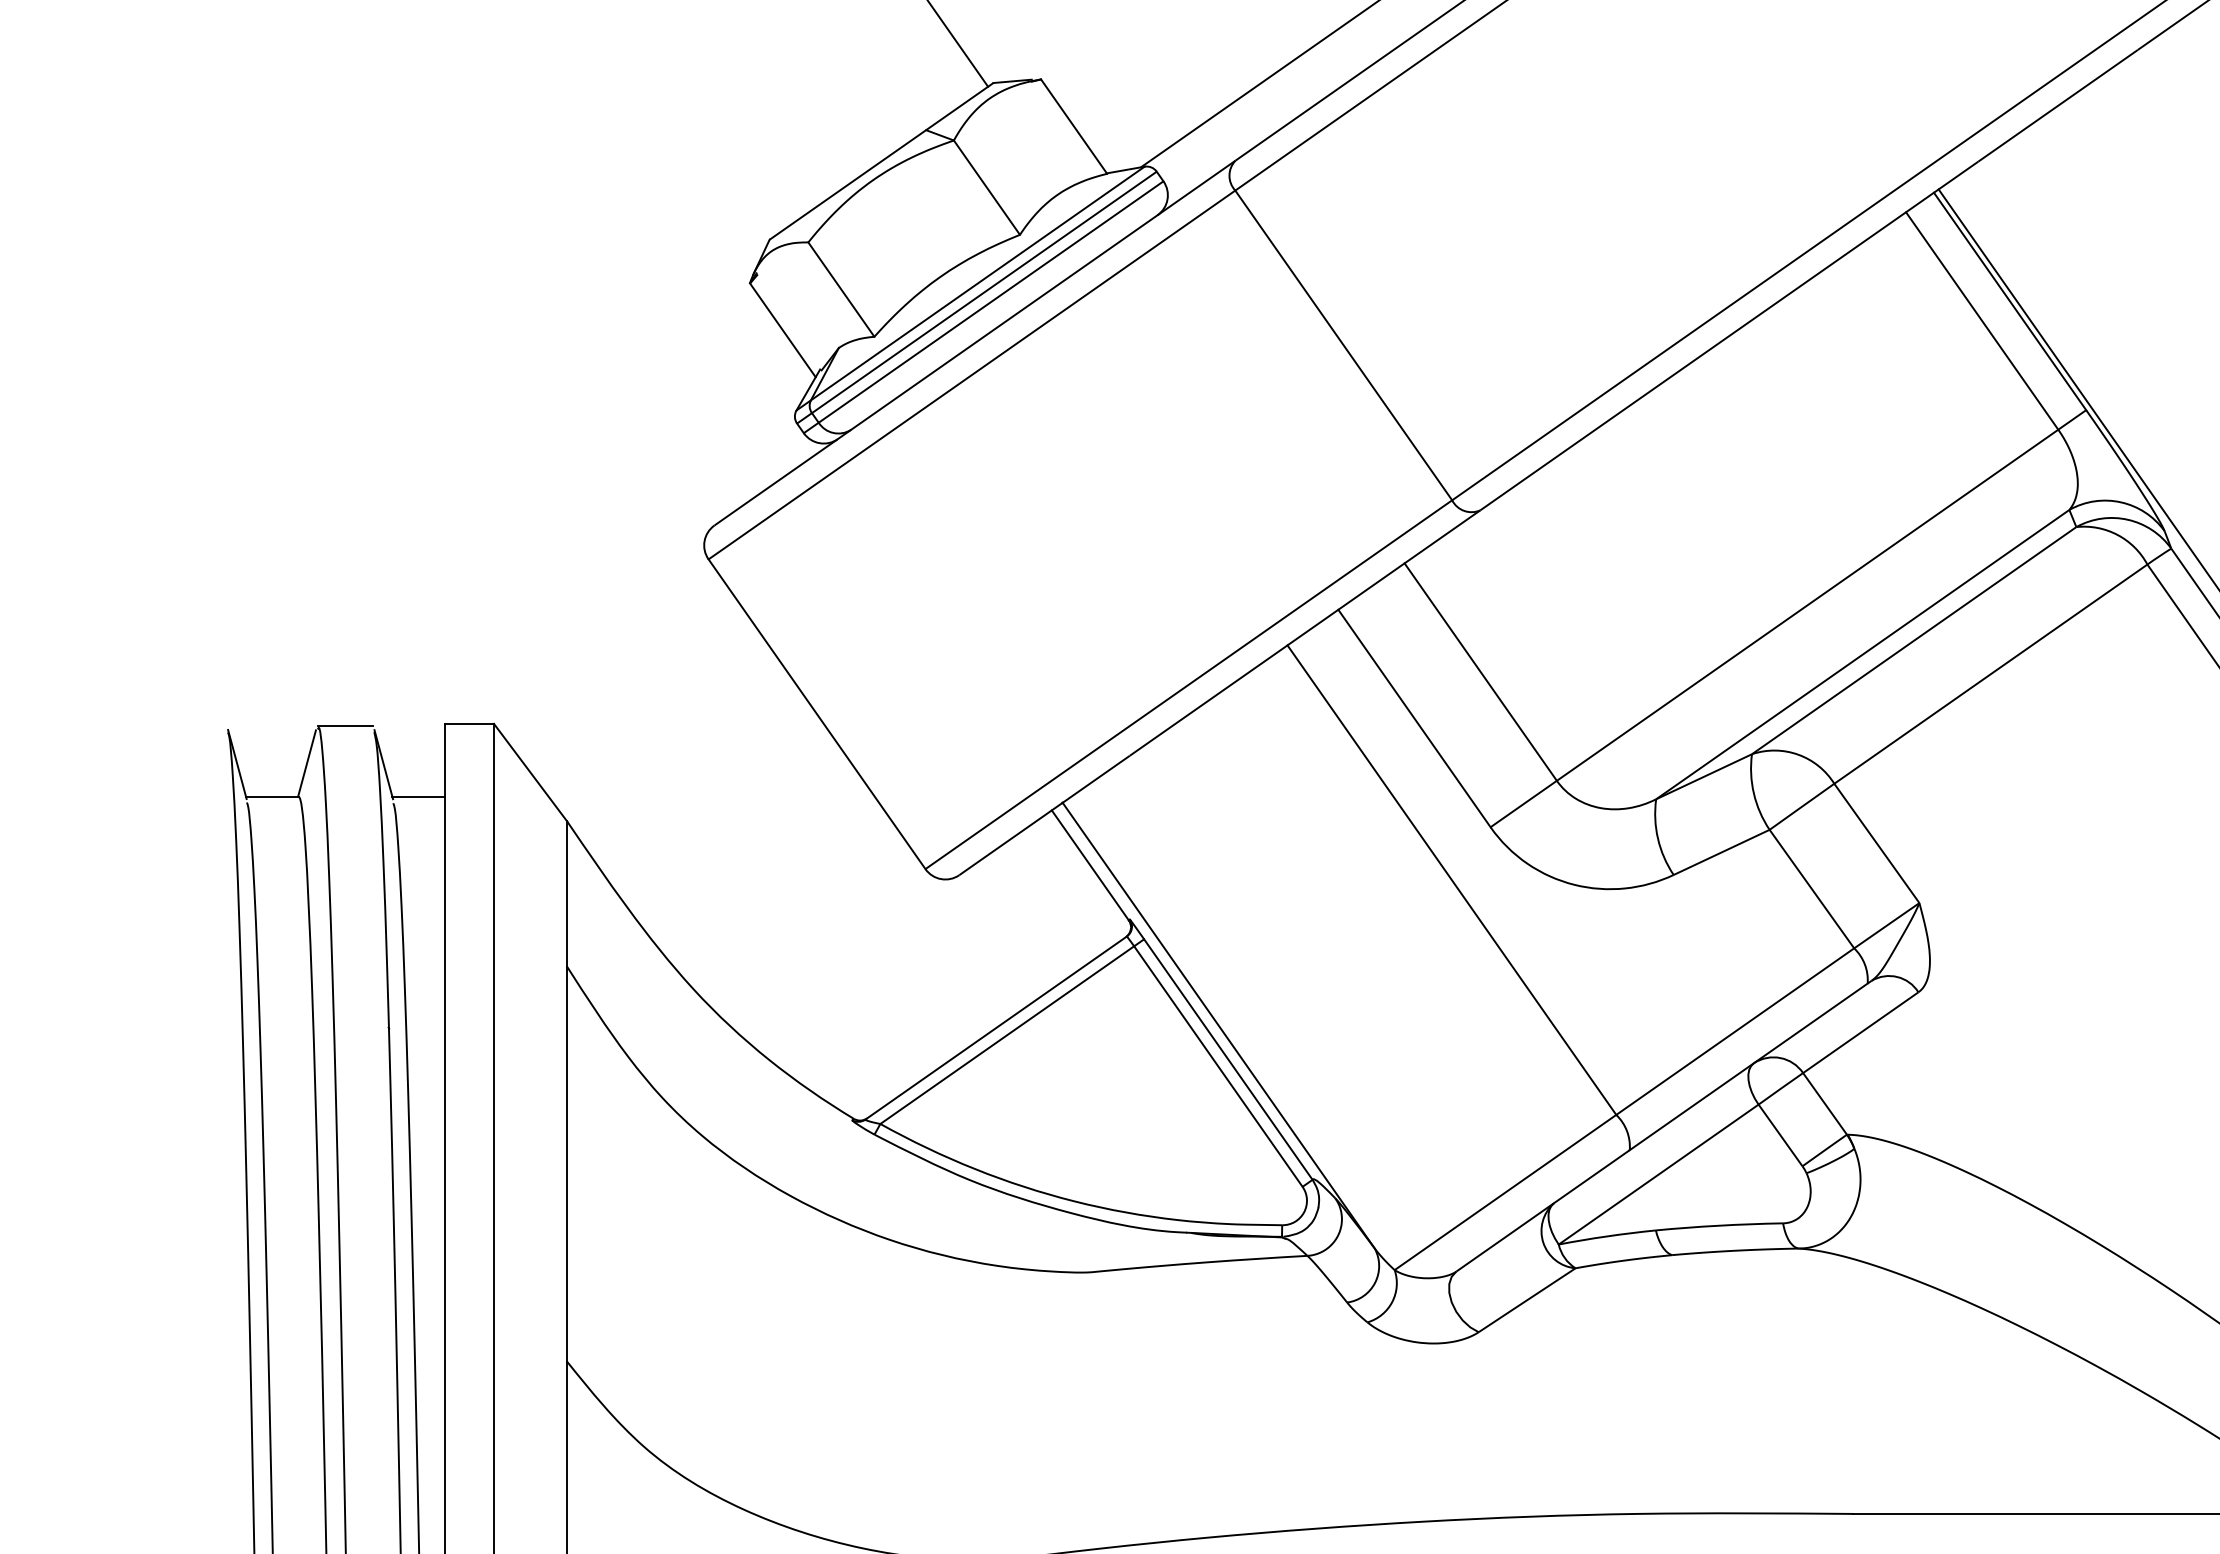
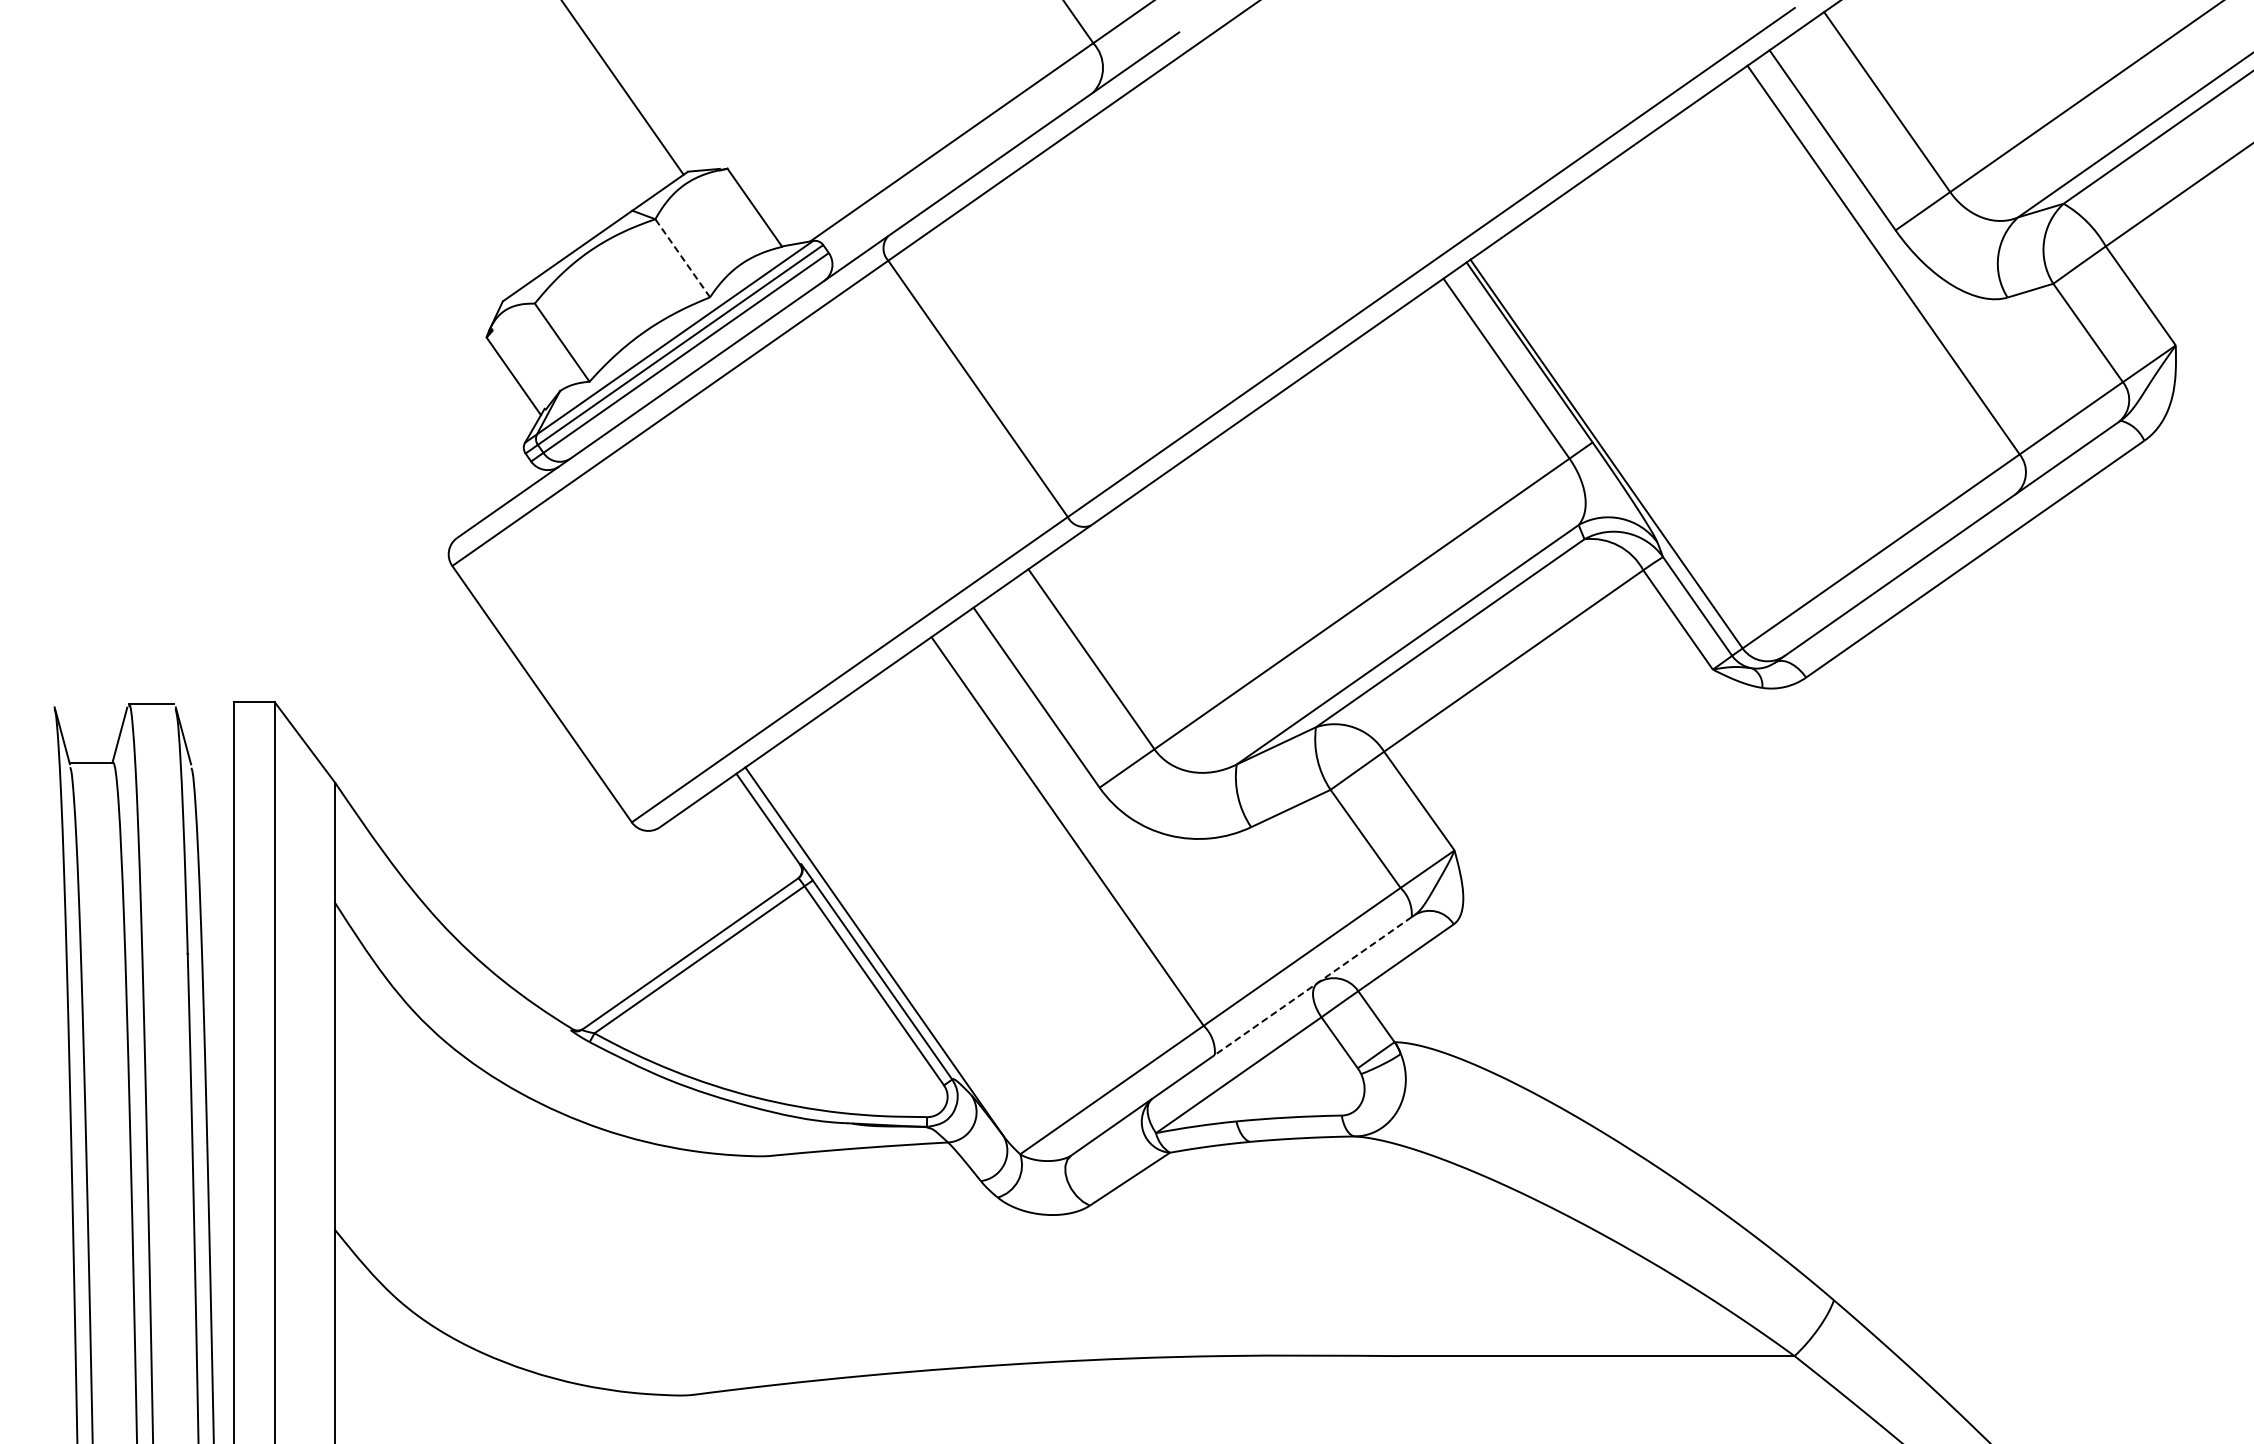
line: (986, 187) -> (682, 258), solid -> dashed
line: (418, 796) -> (212, 762), removed
line: (1747, 1067) -> (1312, 986), solid -> dashed

